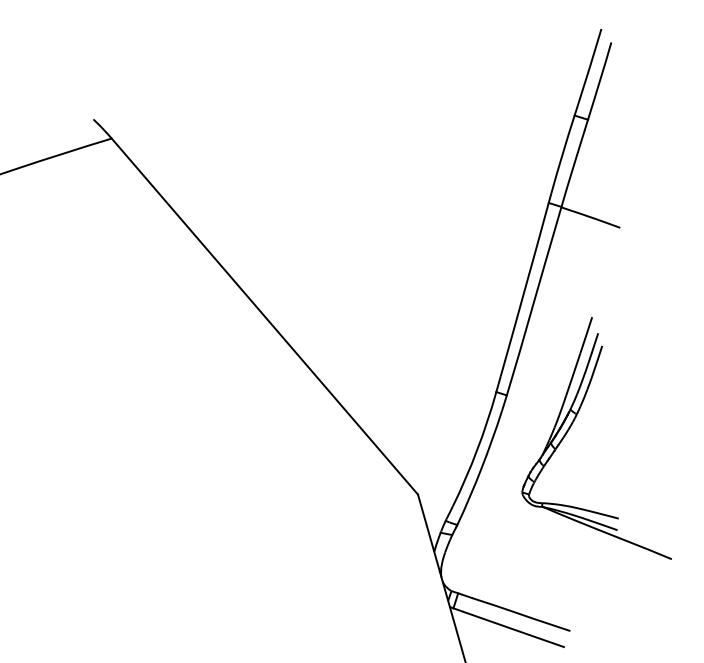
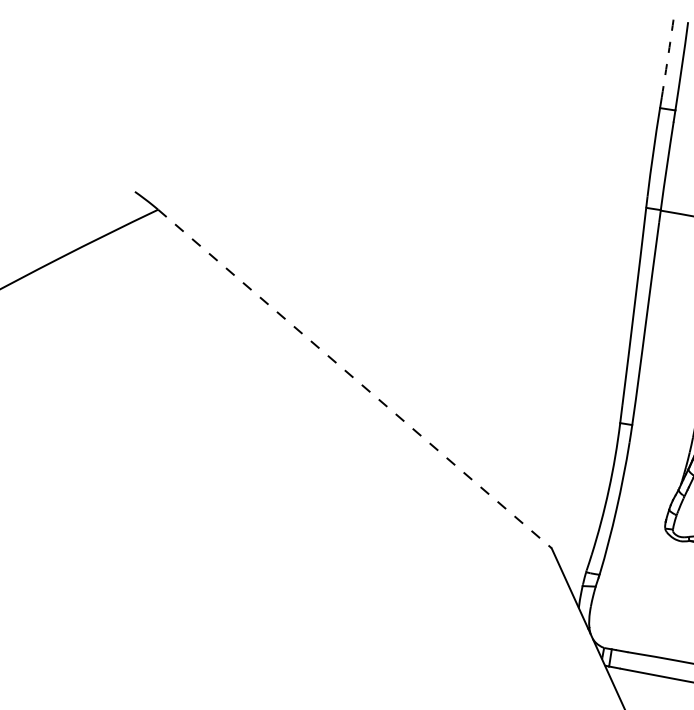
arc: (589, 67) -> (668, 53), solid -> dashed
line: (264, 316) -> (354, 378), solid -> dashed

